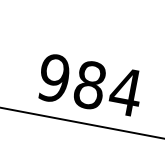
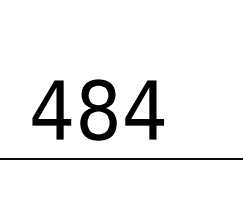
text: (53, 77) -> (51, 109), 984 -> 484

